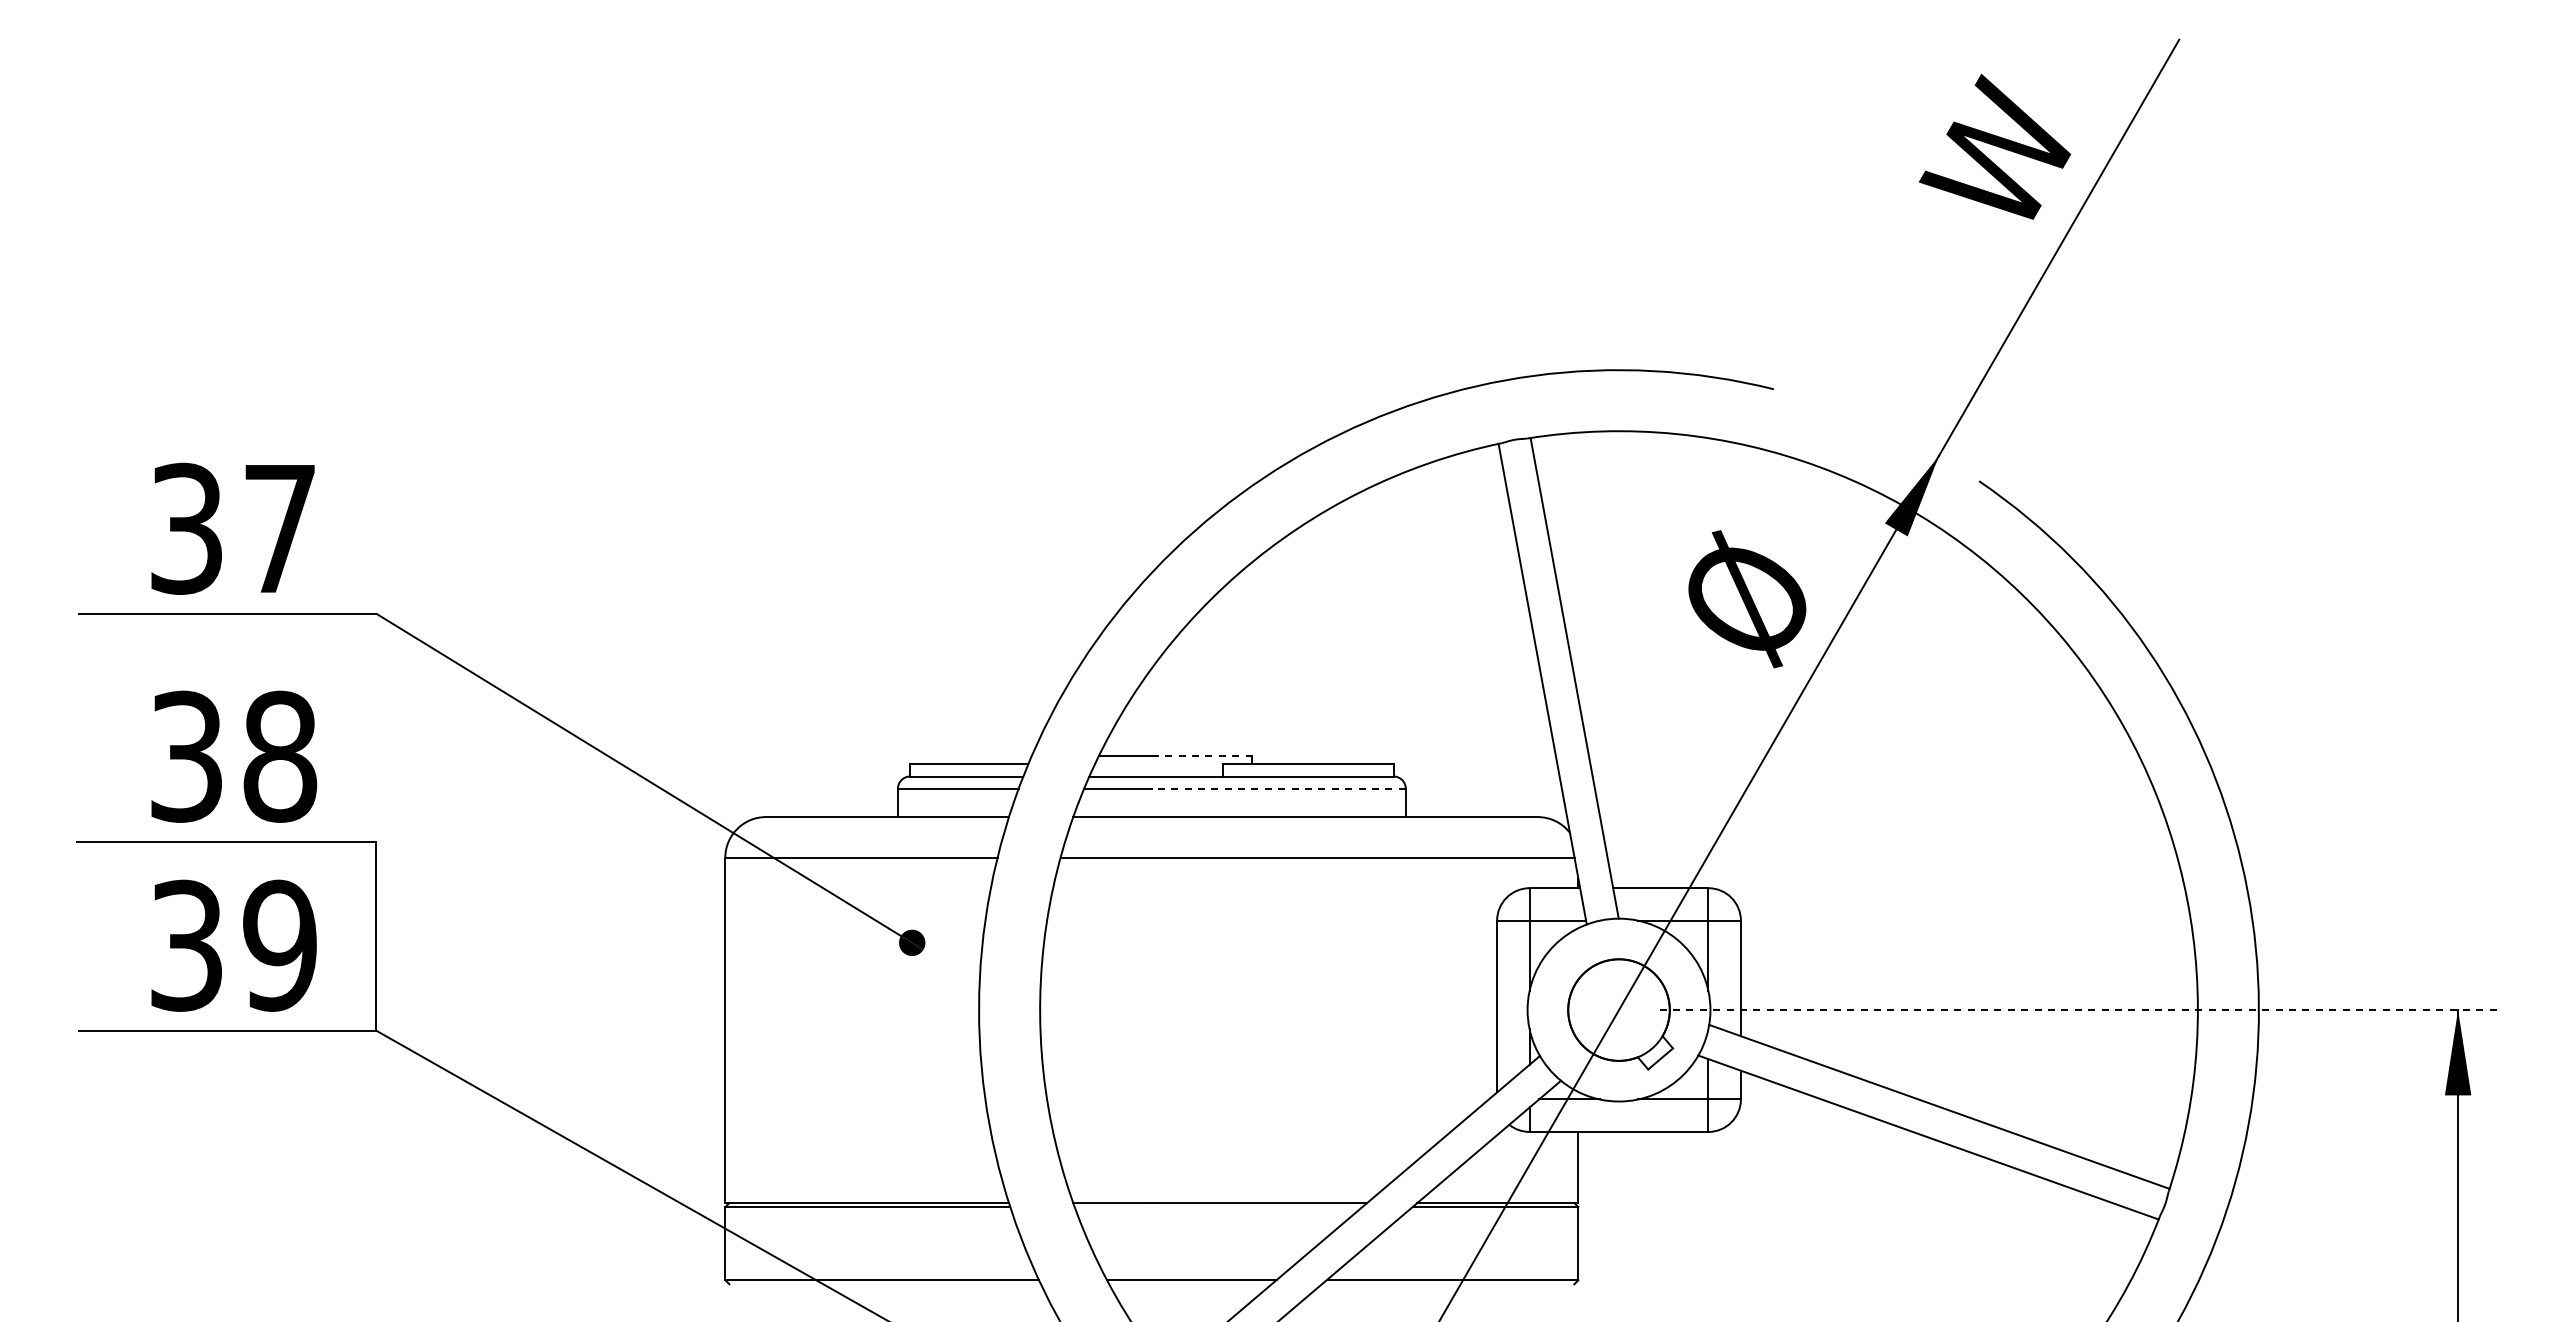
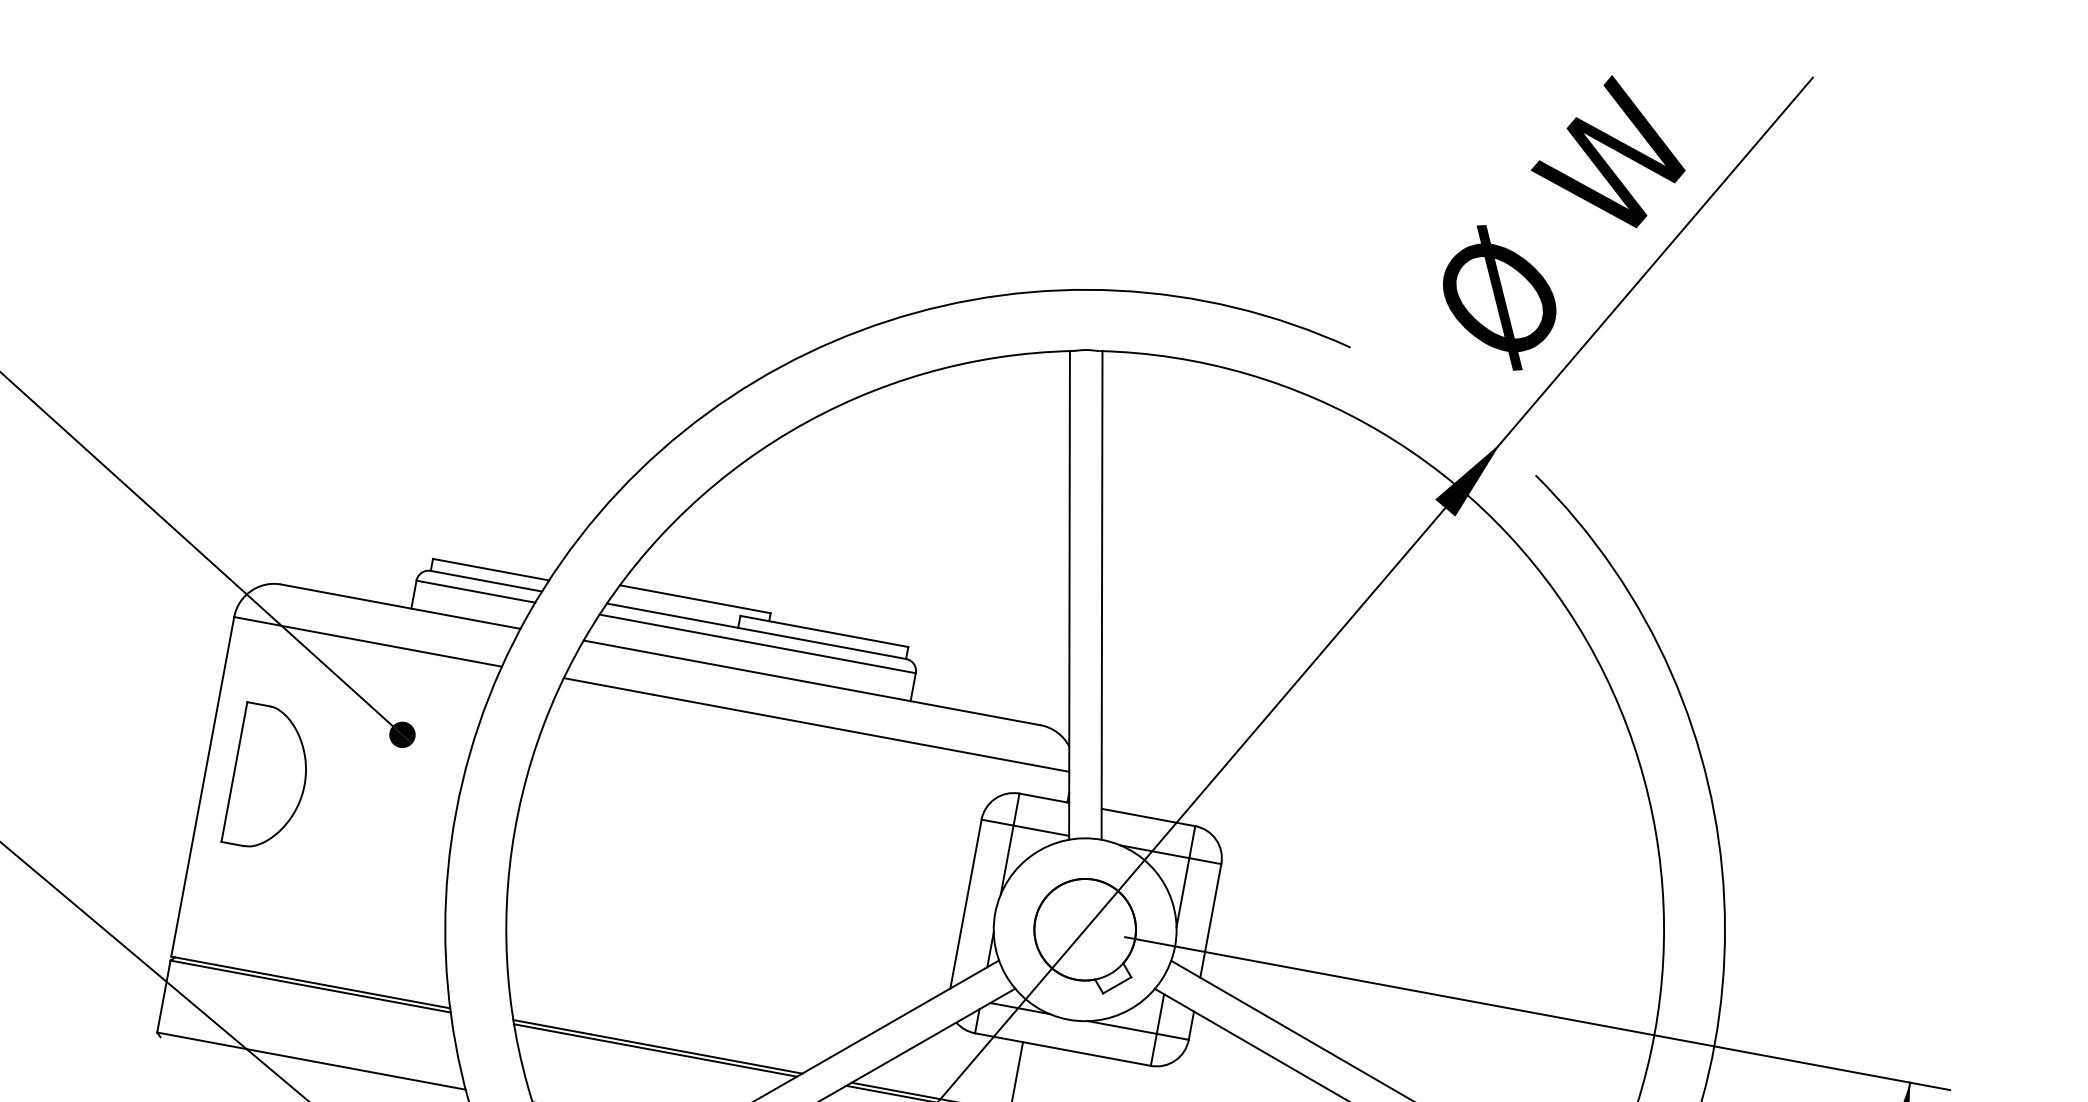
text: (1747, 599) -> (1499, 298), moved
line: (1202, 756) -> (721, 604), dashed -> solid
line: (1278, 788) -> (790, 649), dashed -> solid
part: (789, 1009) -> (269, 778), added
line: (2079, 1010) -> (1537, 1014), dashed -> solid
line: (1218, 1207) -> (655, 1050), added

